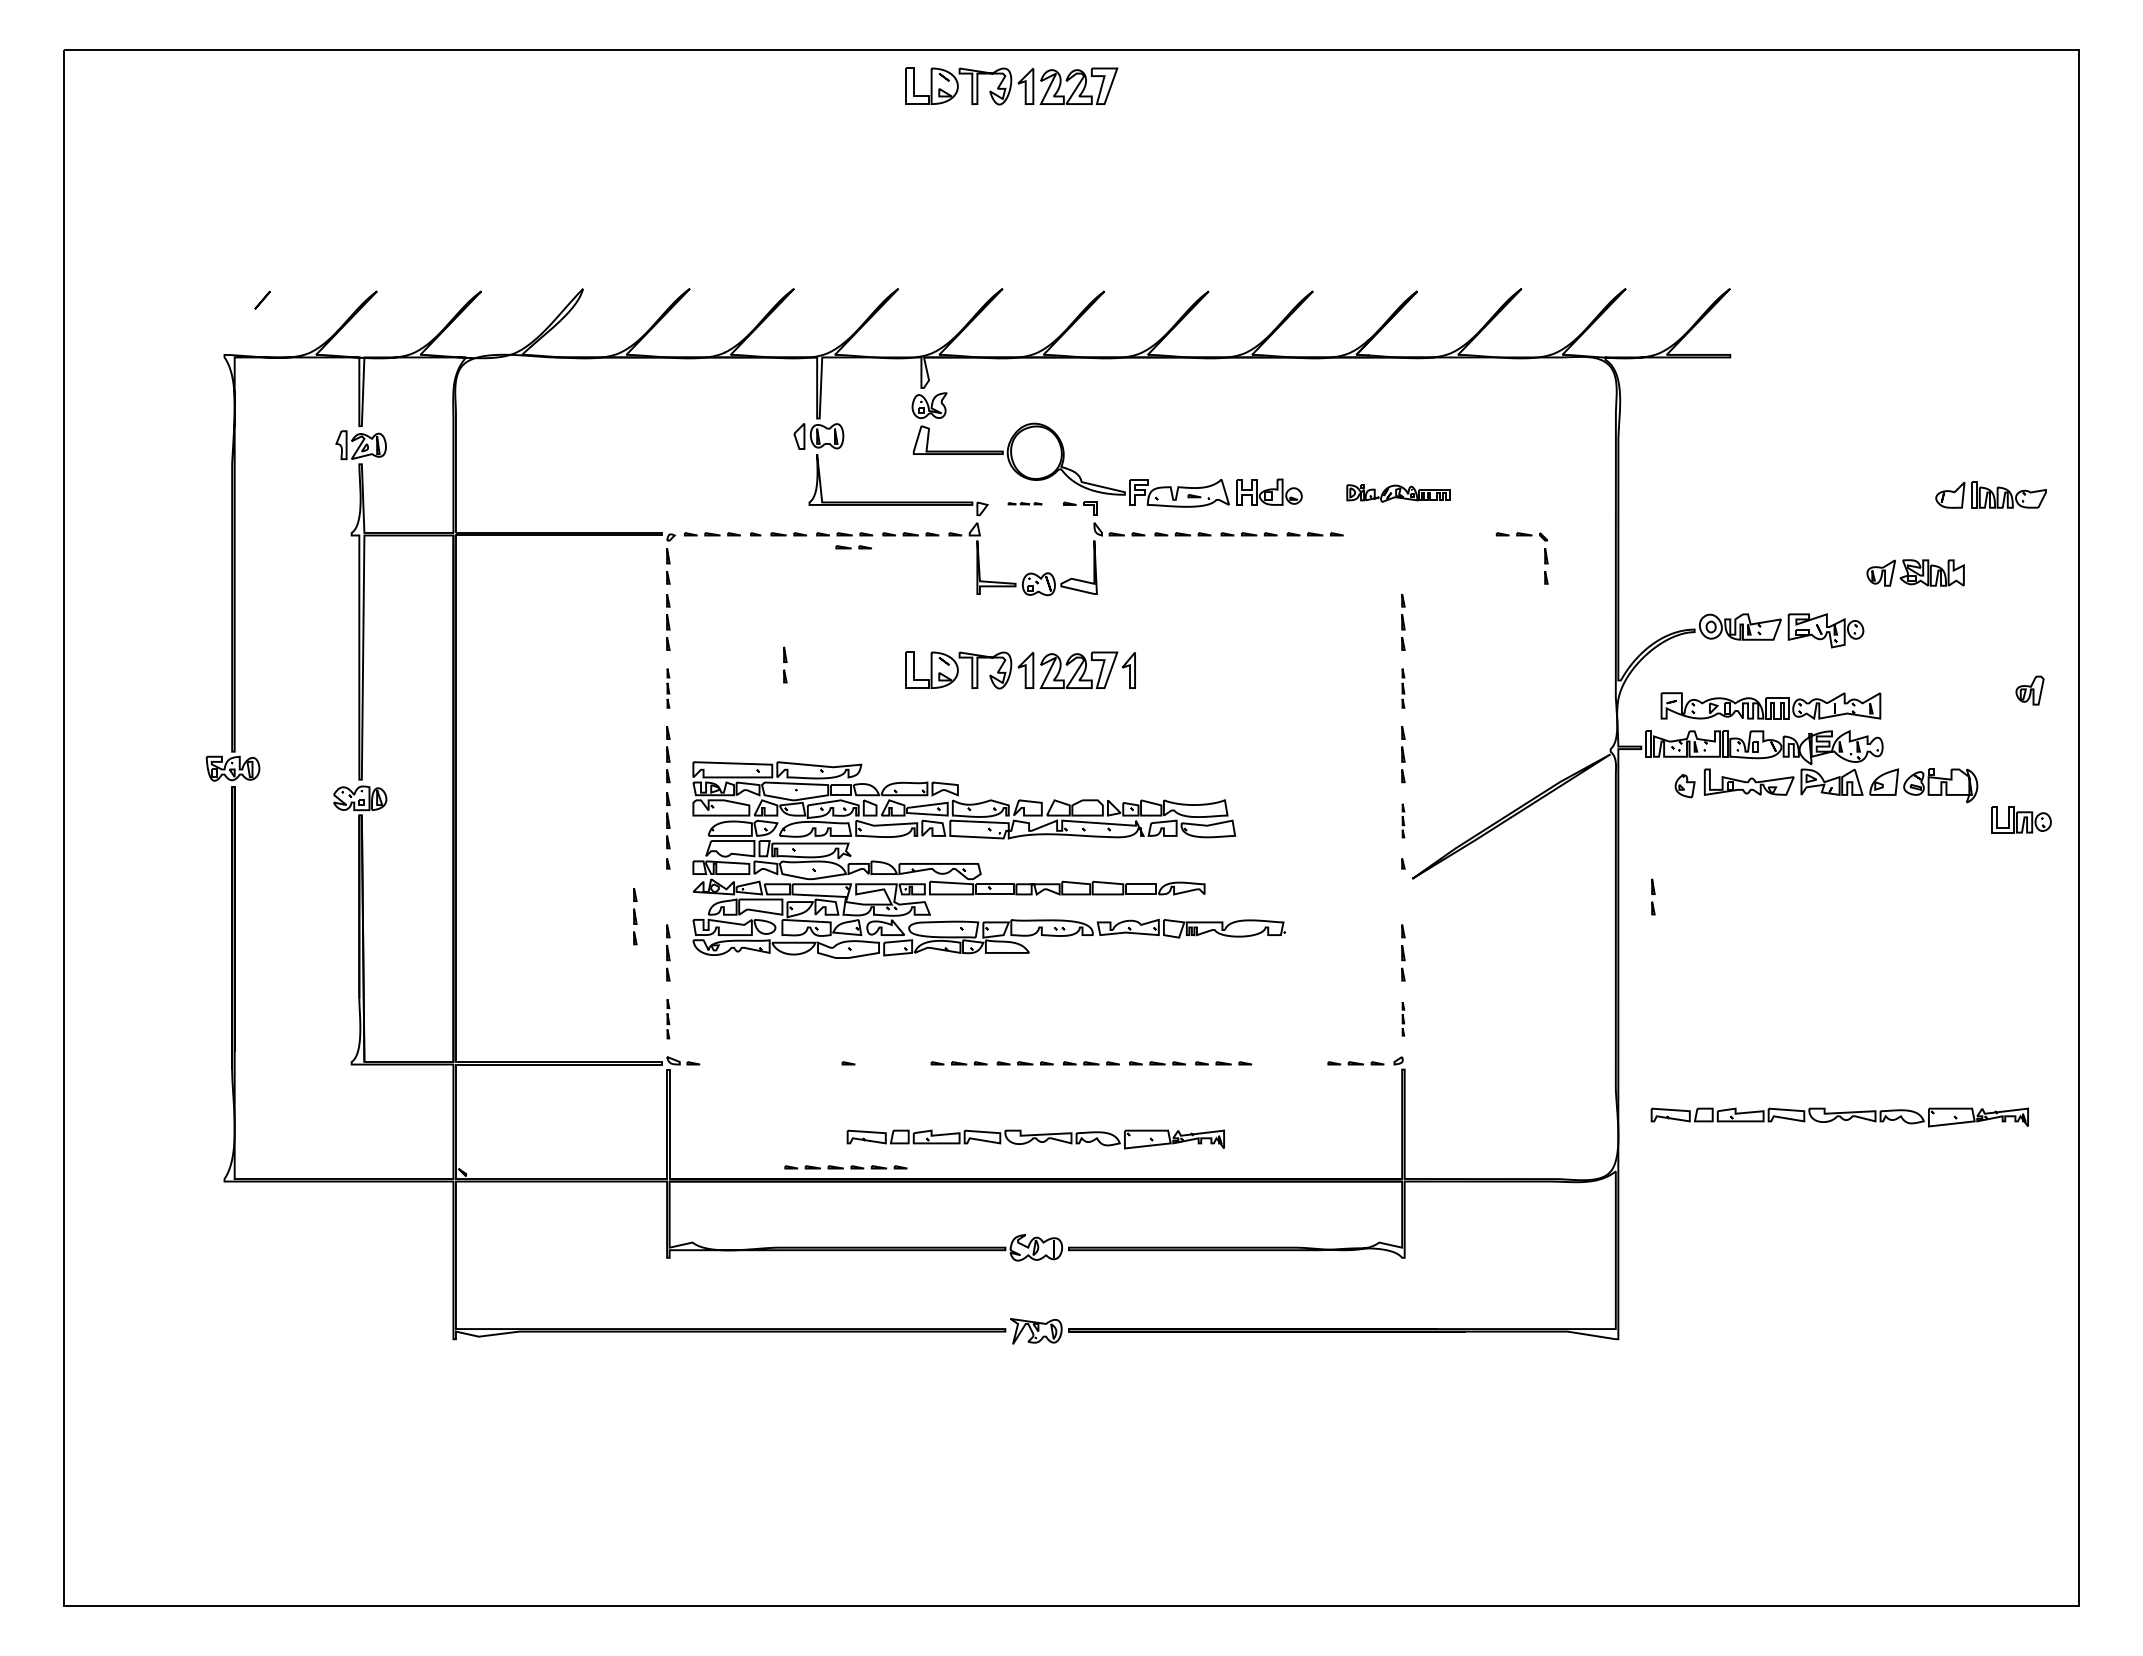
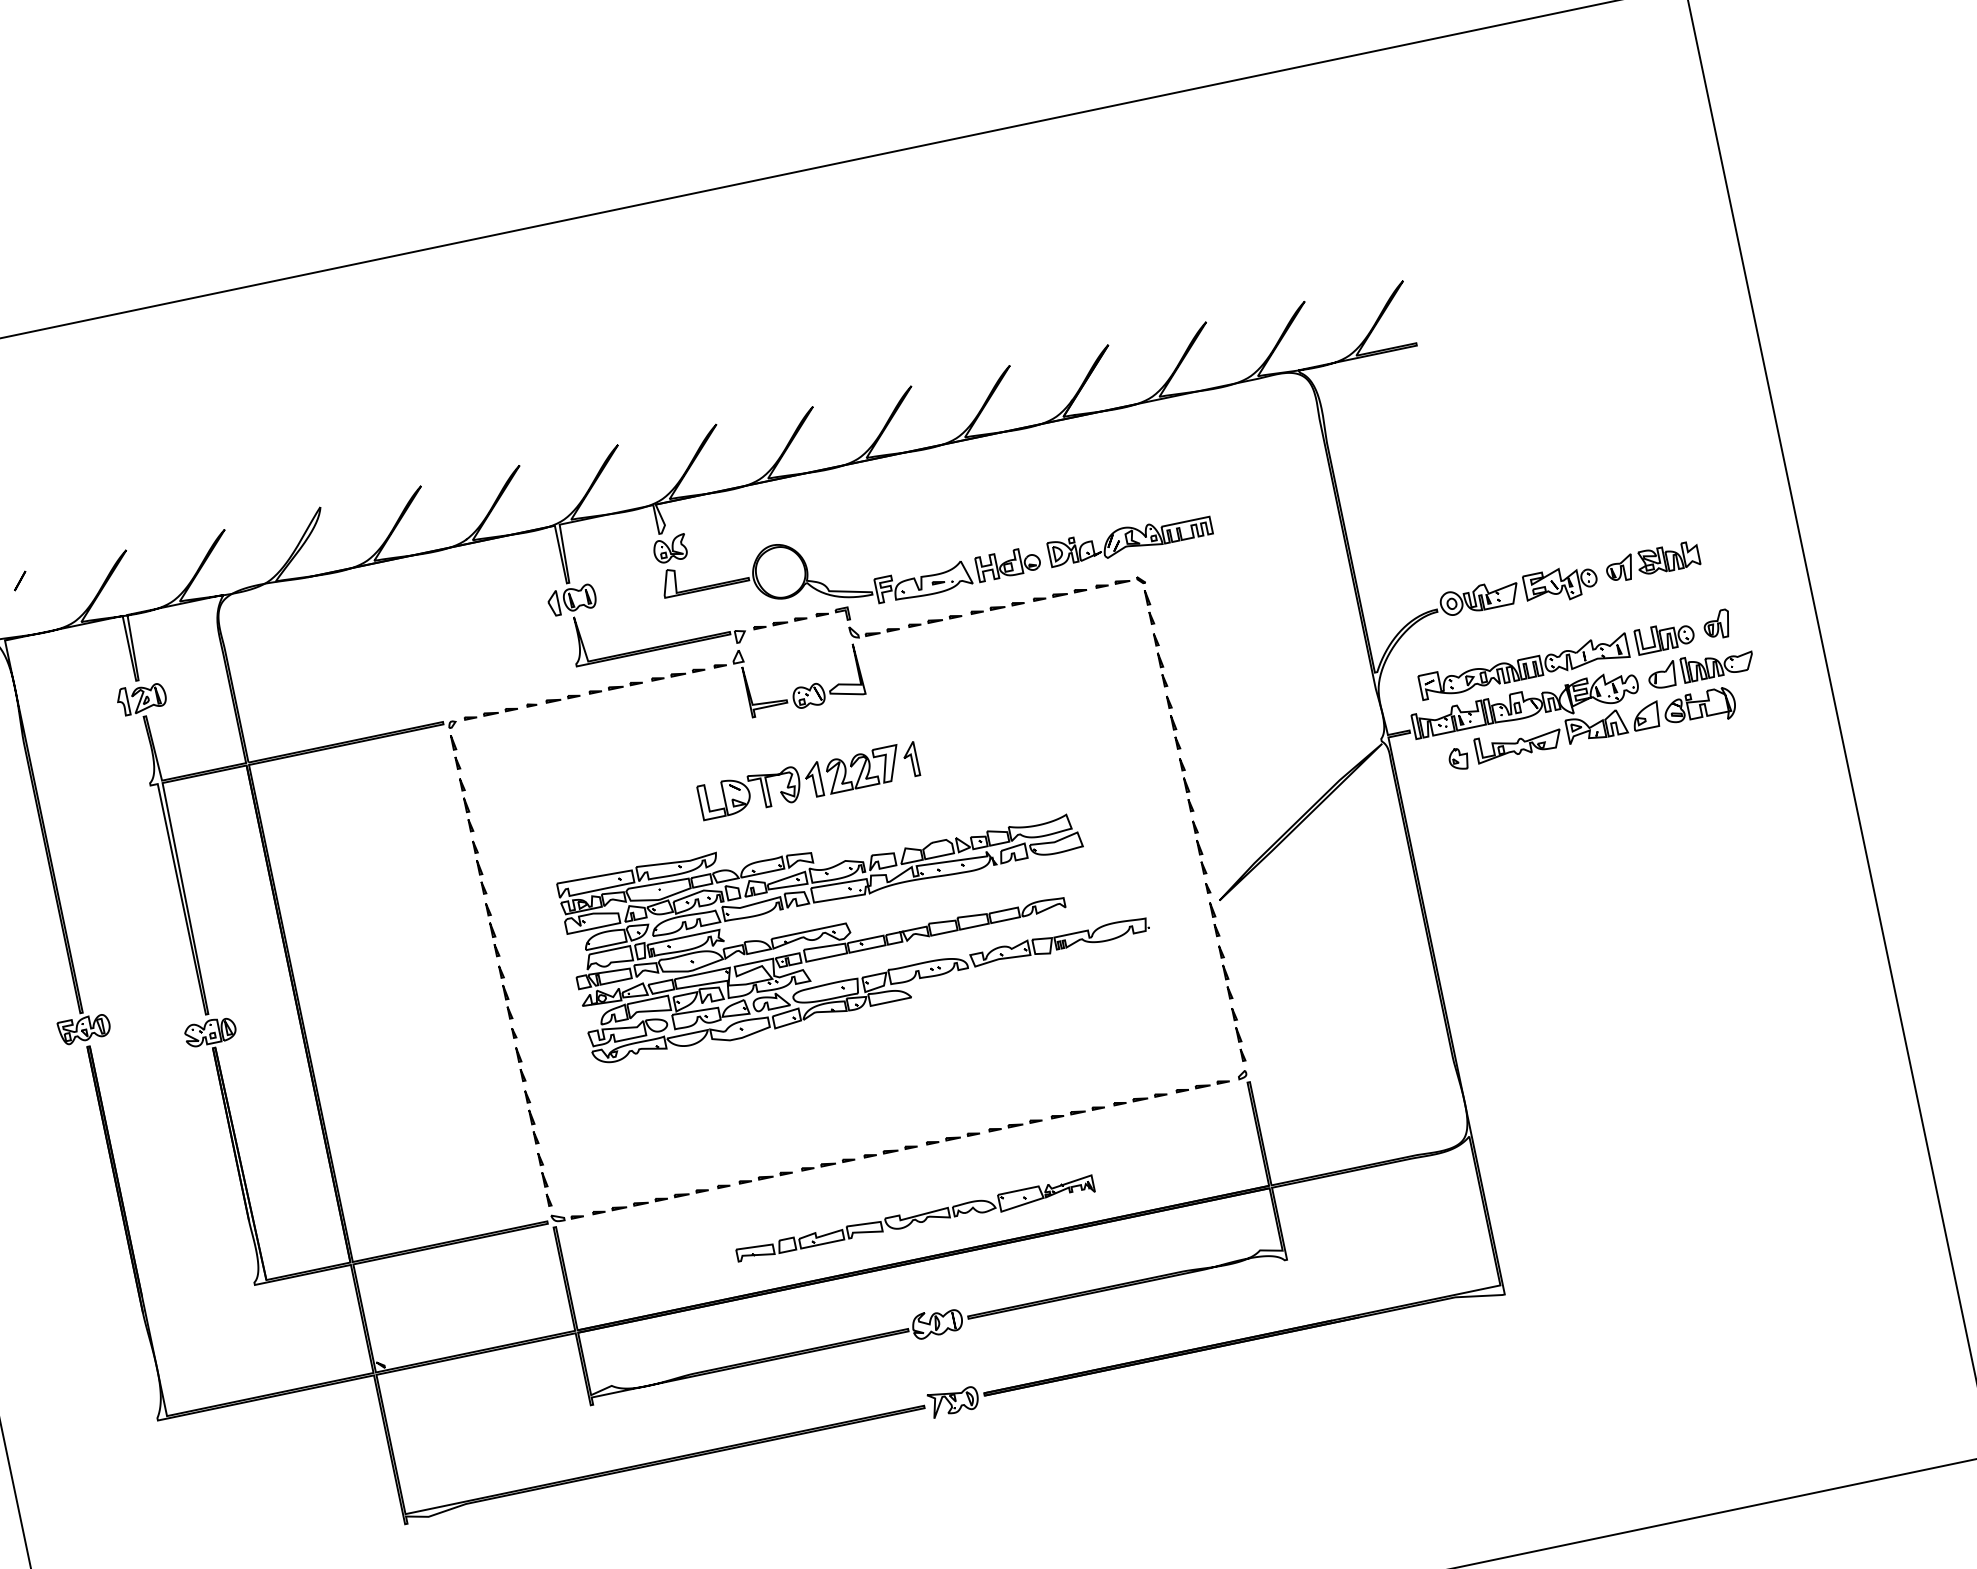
part: (1011, 86) -> (684, 231), removed
part: (1398, 493) -> (1130, 539), size x1.67
part: (1990, 494) -> (1699, 666), moved
part: (1024, 503) -> (779, 622), size x1.67
part: (1521, 536) -> (1120, 584), moved
line: (851, 547) -> (624, 698), removed
part: (1915, 572) -> (1652, 561), moved
part: (785, 664) -> (520, 1063), moved
part: (668, 688) -> (479, 867), size x1.43
part: (1403, 688) -> (1173, 722), size x1.43
part: (2029, 690) -> (1716, 624), moved
part: (2021, 819) -> (1665, 636), moved
part: (1403, 820) -> (1199, 847), size x1.67
part: (979, 863) -> (847, 922), moved
part: (1653, 896) -> (1214, 918), moved
part: (635, 916) -> (493, 1089), removed
part: (668, 1018) -> (544, 1179), size x1.43
part: (1403, 1018) -> (1238, 1034), size x1.67
line: (892, 1063) -> (765, 1177), added
line: (1289, 1063) -> (1140, 1099), added
part: (1839, 1117) -> (1669, 1041), removed
line: (843, 1167) -> (648, 1201), moved

